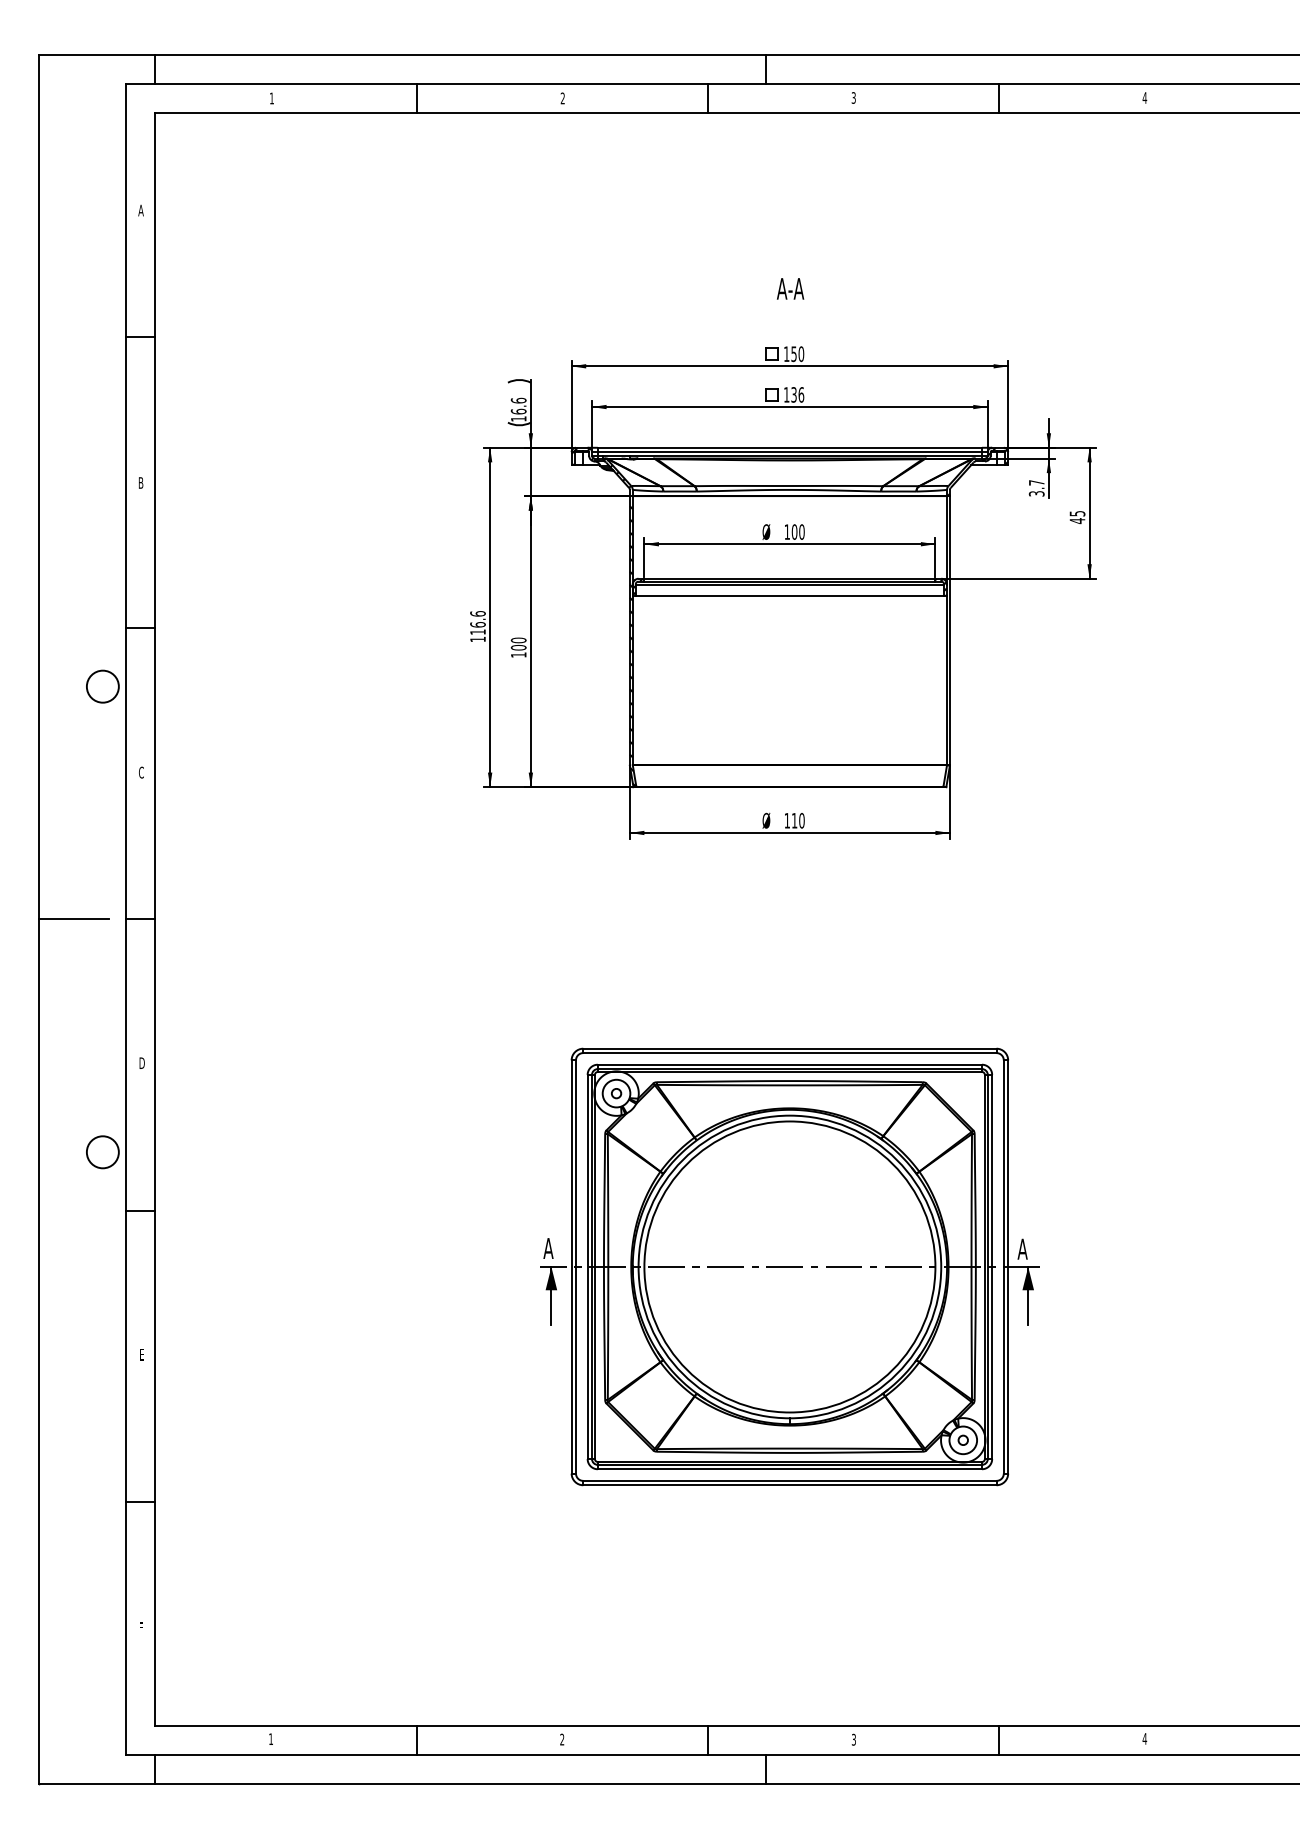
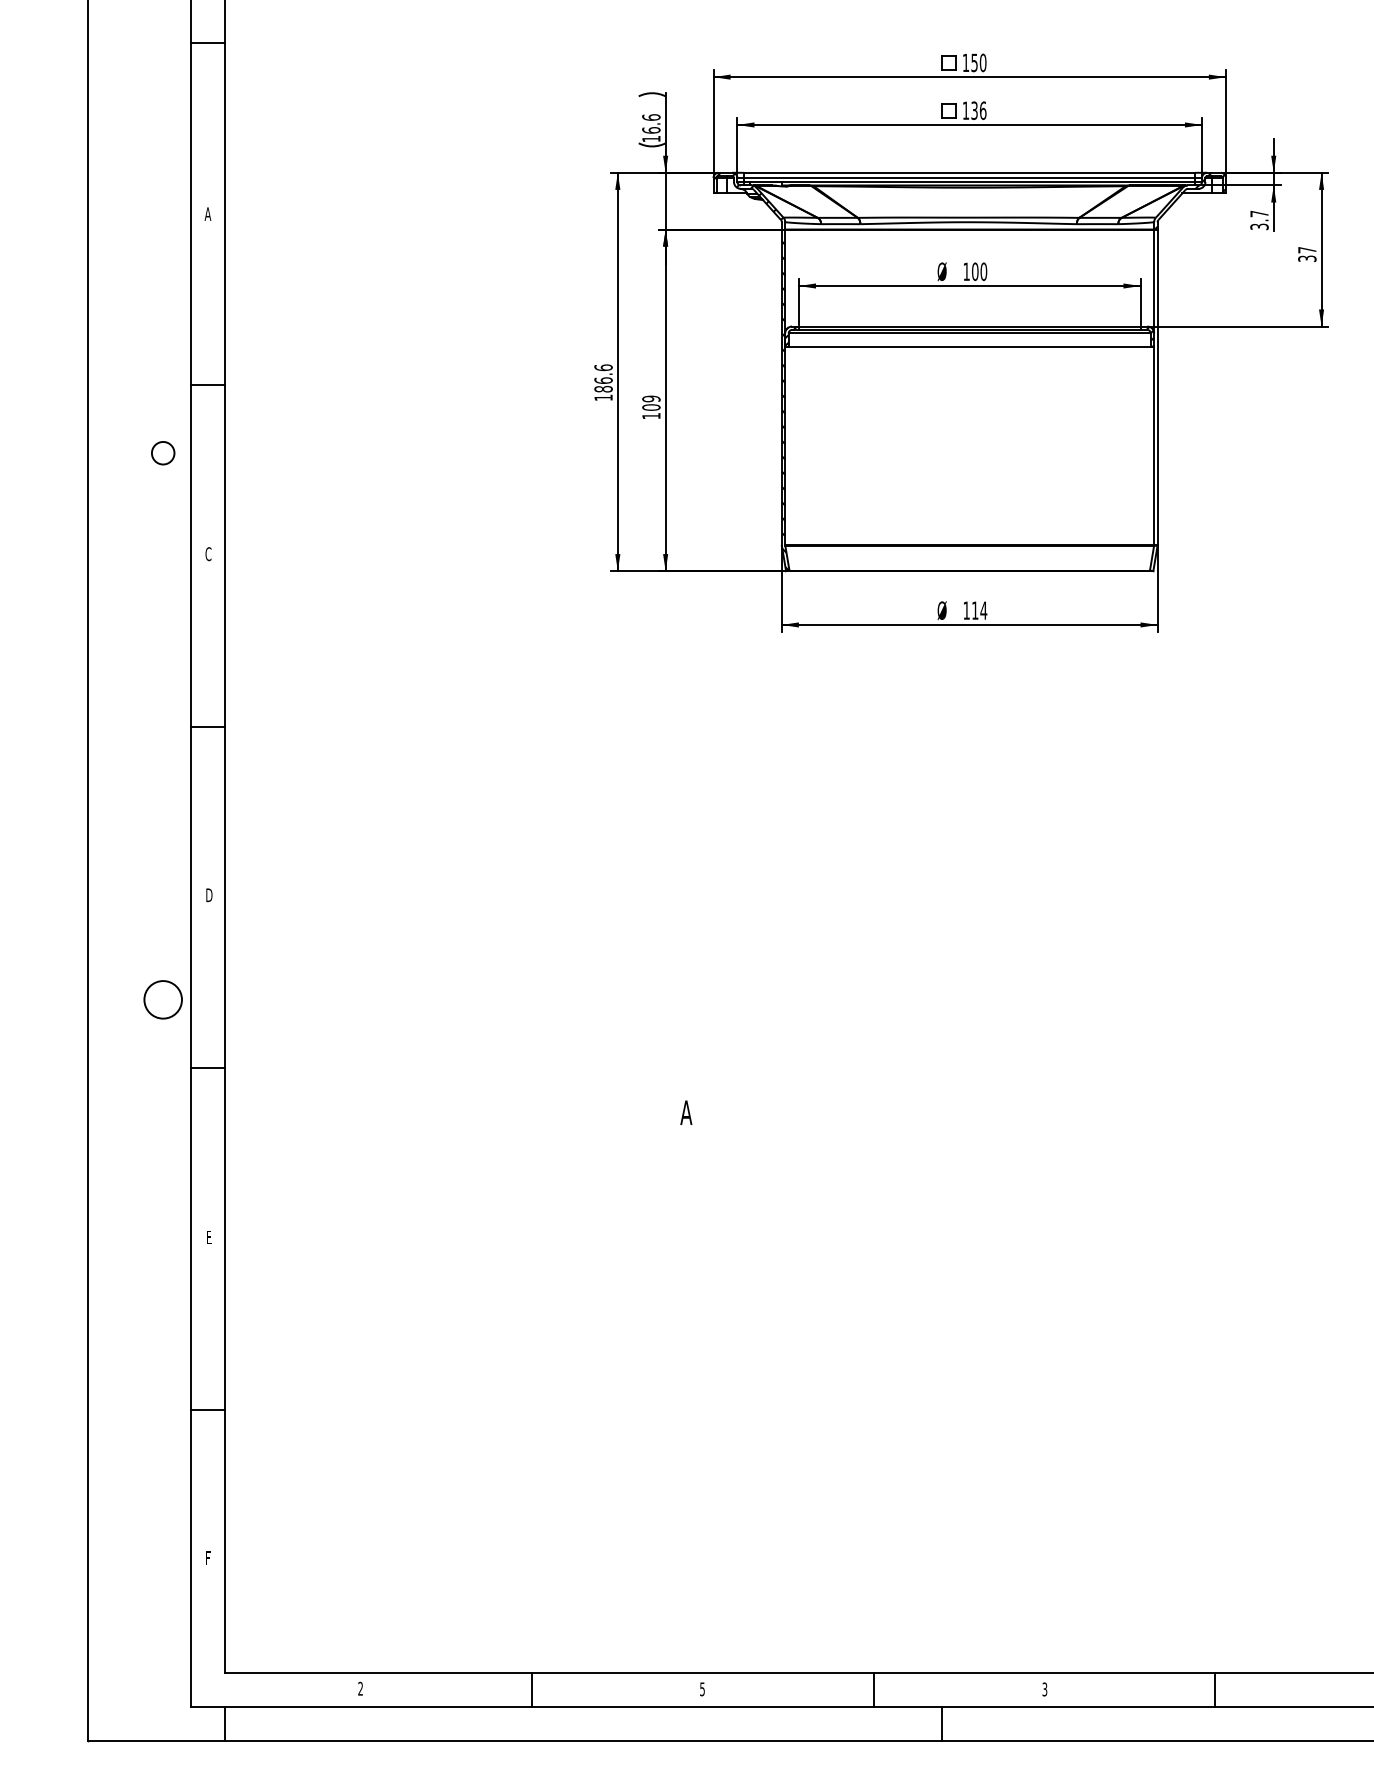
text: (140, 482) -> (207, 213), B -> A
text: (1077, 517) -> (1307, 254), 45 -> 37
text: (477, 631) -> (602, 388), 116.6 -> 186.6
text: (518, 640) -> (651, 399), 100 -> 109
circle: (102, 686) -> (162, 453), size x0.6
text: (801, 820) -> (983, 610), 110 -> 114
line: (73, 919) -> (128, 726), removed
part: (789, 1266) -> (969, 1133), removed
text: (270, 1738) -> (359, 1687), 1 -> 2
text: (562, 1739) -> (702, 1689), 2 -> 5

